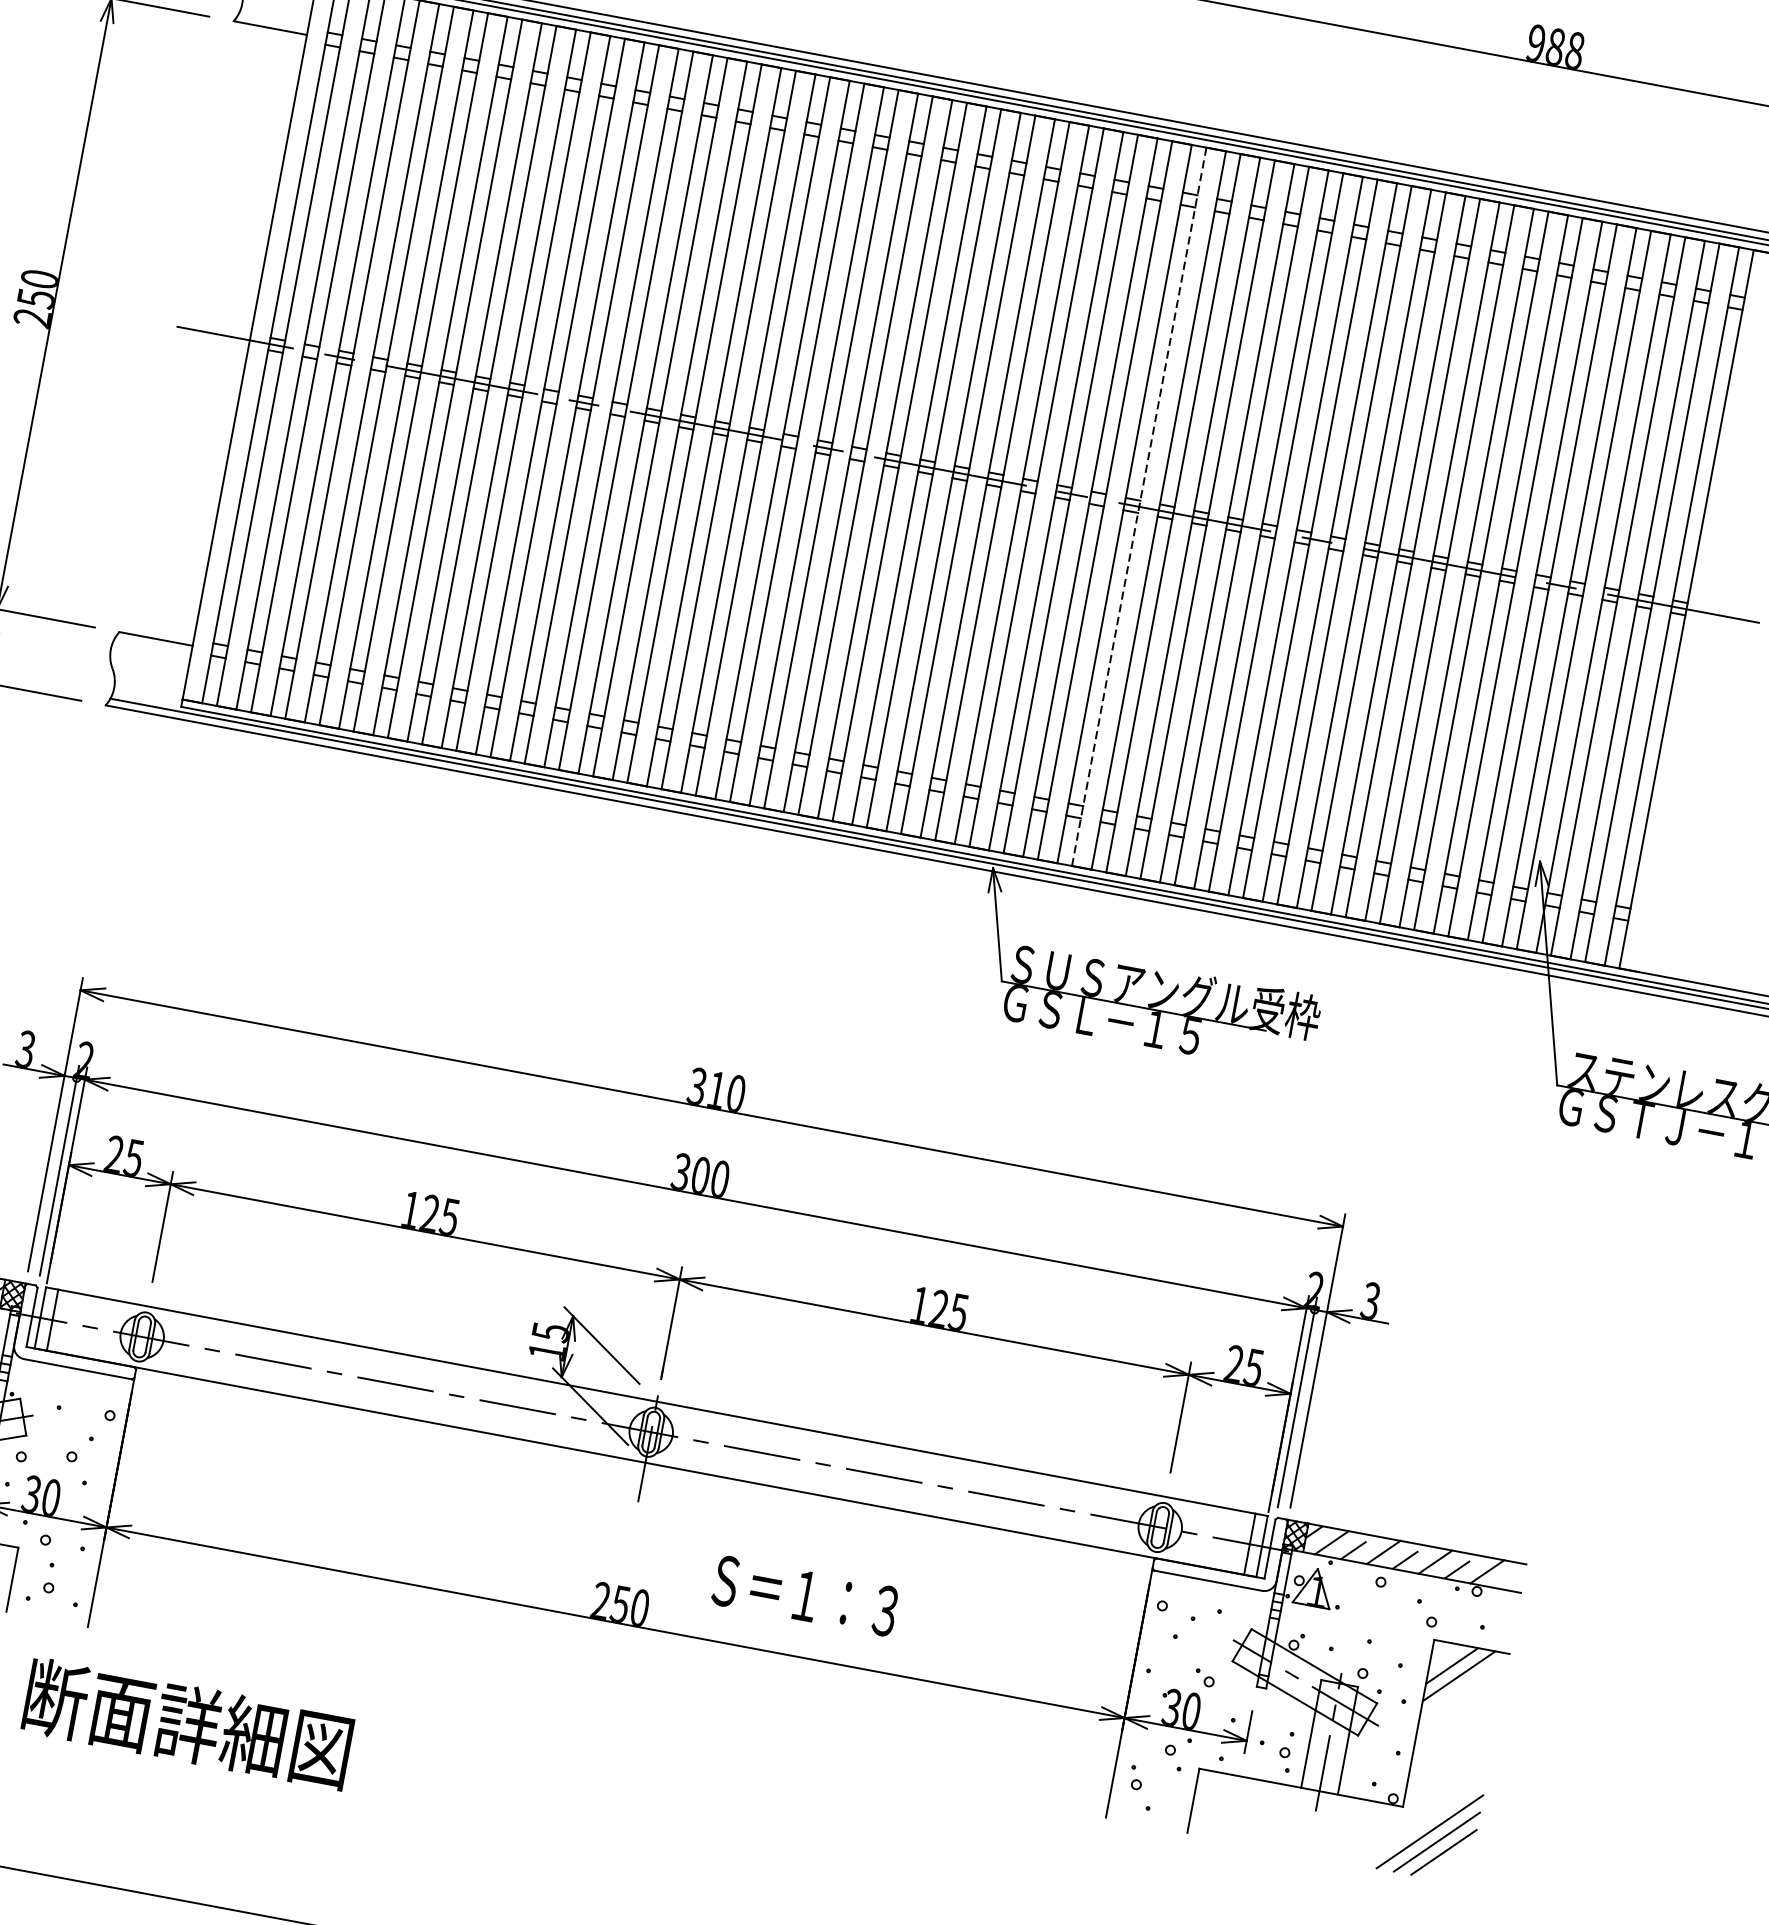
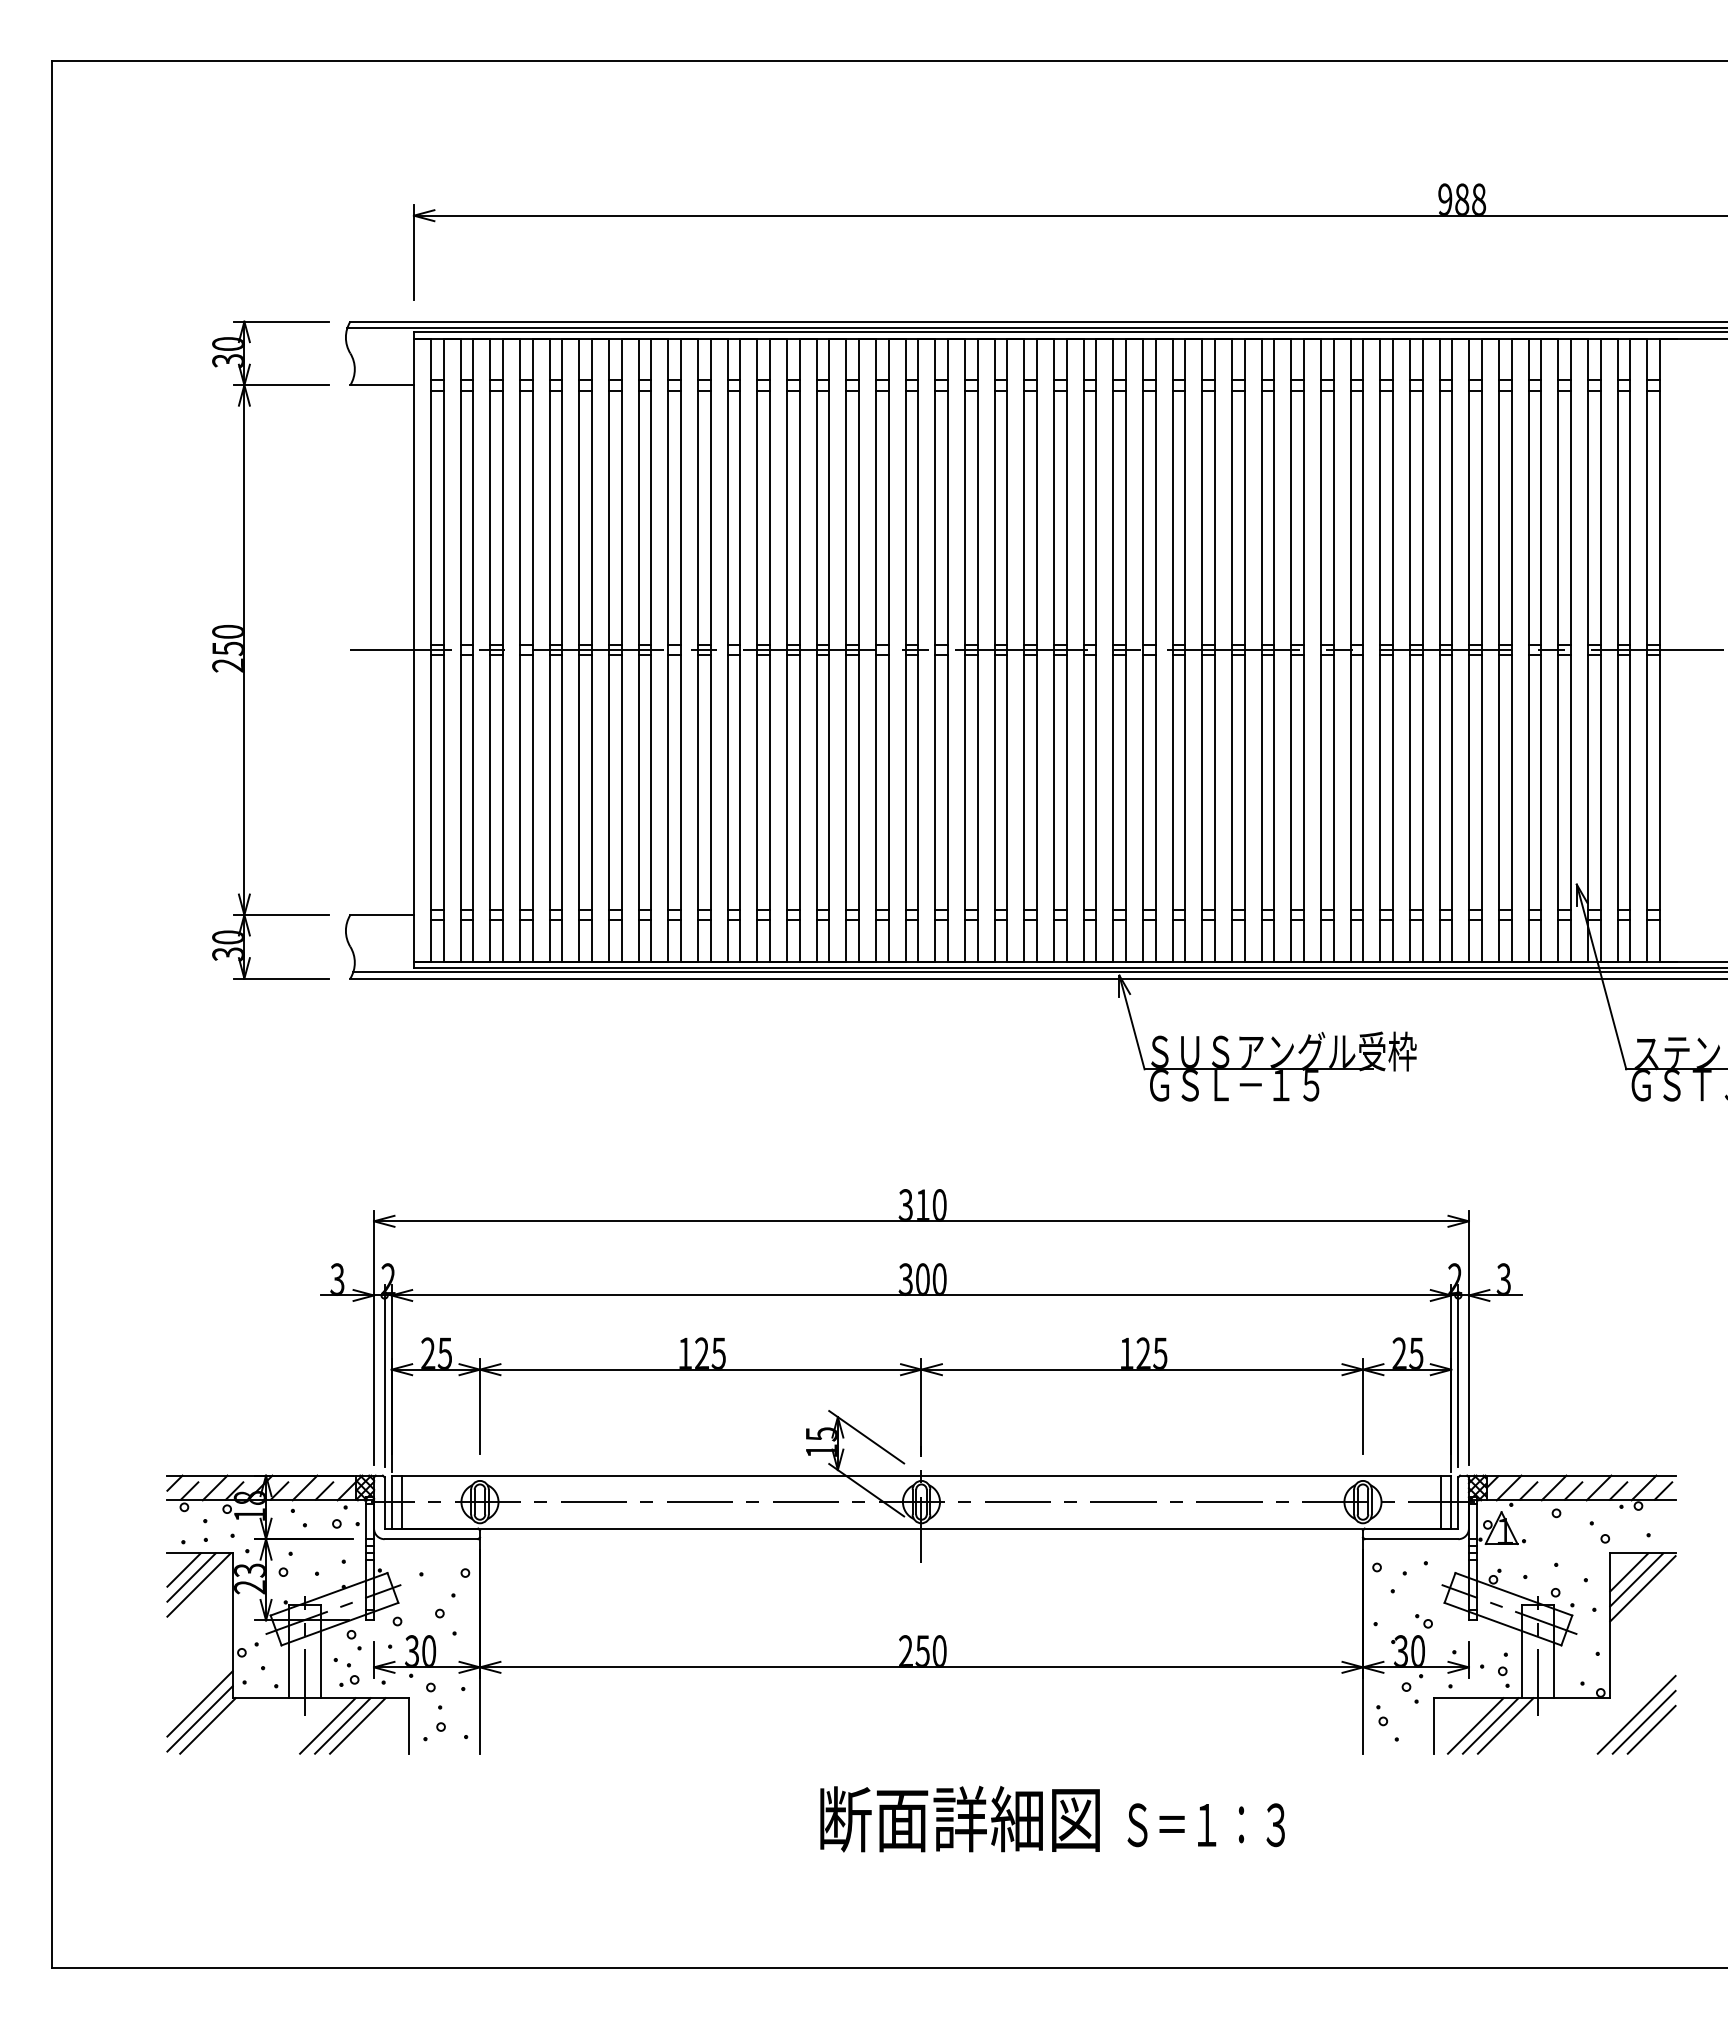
line: (1139, 507) -> (1185, 650), dashed -> solid
line: (1510, 1578) -> (1664, 1489), added
text: (804, 1596) -> (1205, 1825), moved
line: (1463, 1687) -> (1642, 1588), added
text: (187, 1723) -> (959, 1818), moved
line: (1241, 1809) -> (1475, 1725), added
line: (1259, 1812) -> (1490, 1725), added
line: (1276, 1815) -> (1505, 1725), added

